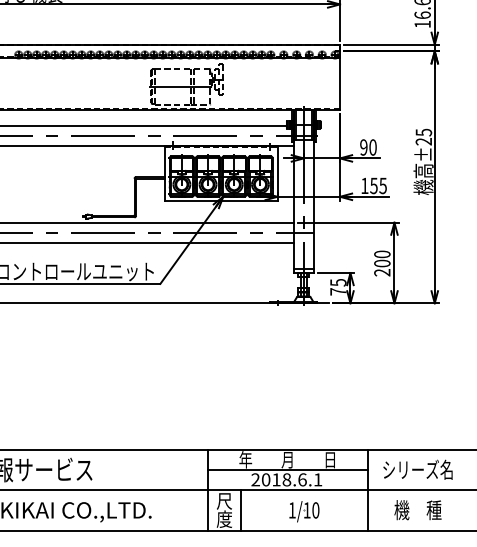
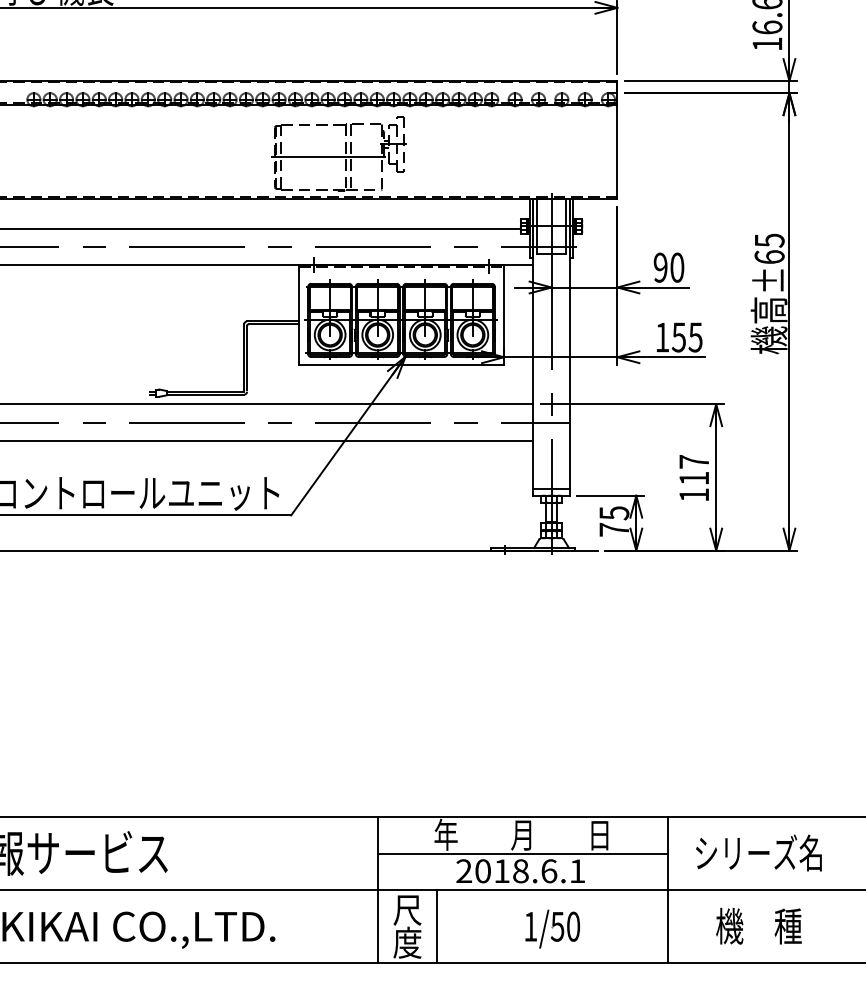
text: (423, 141) -> (768, 256), ±25 -> ±65
text: (382, 263) -> (694, 478), 200 -> 117
text: (306, 510) -> (556, 926), 1/10 -> 1/50

